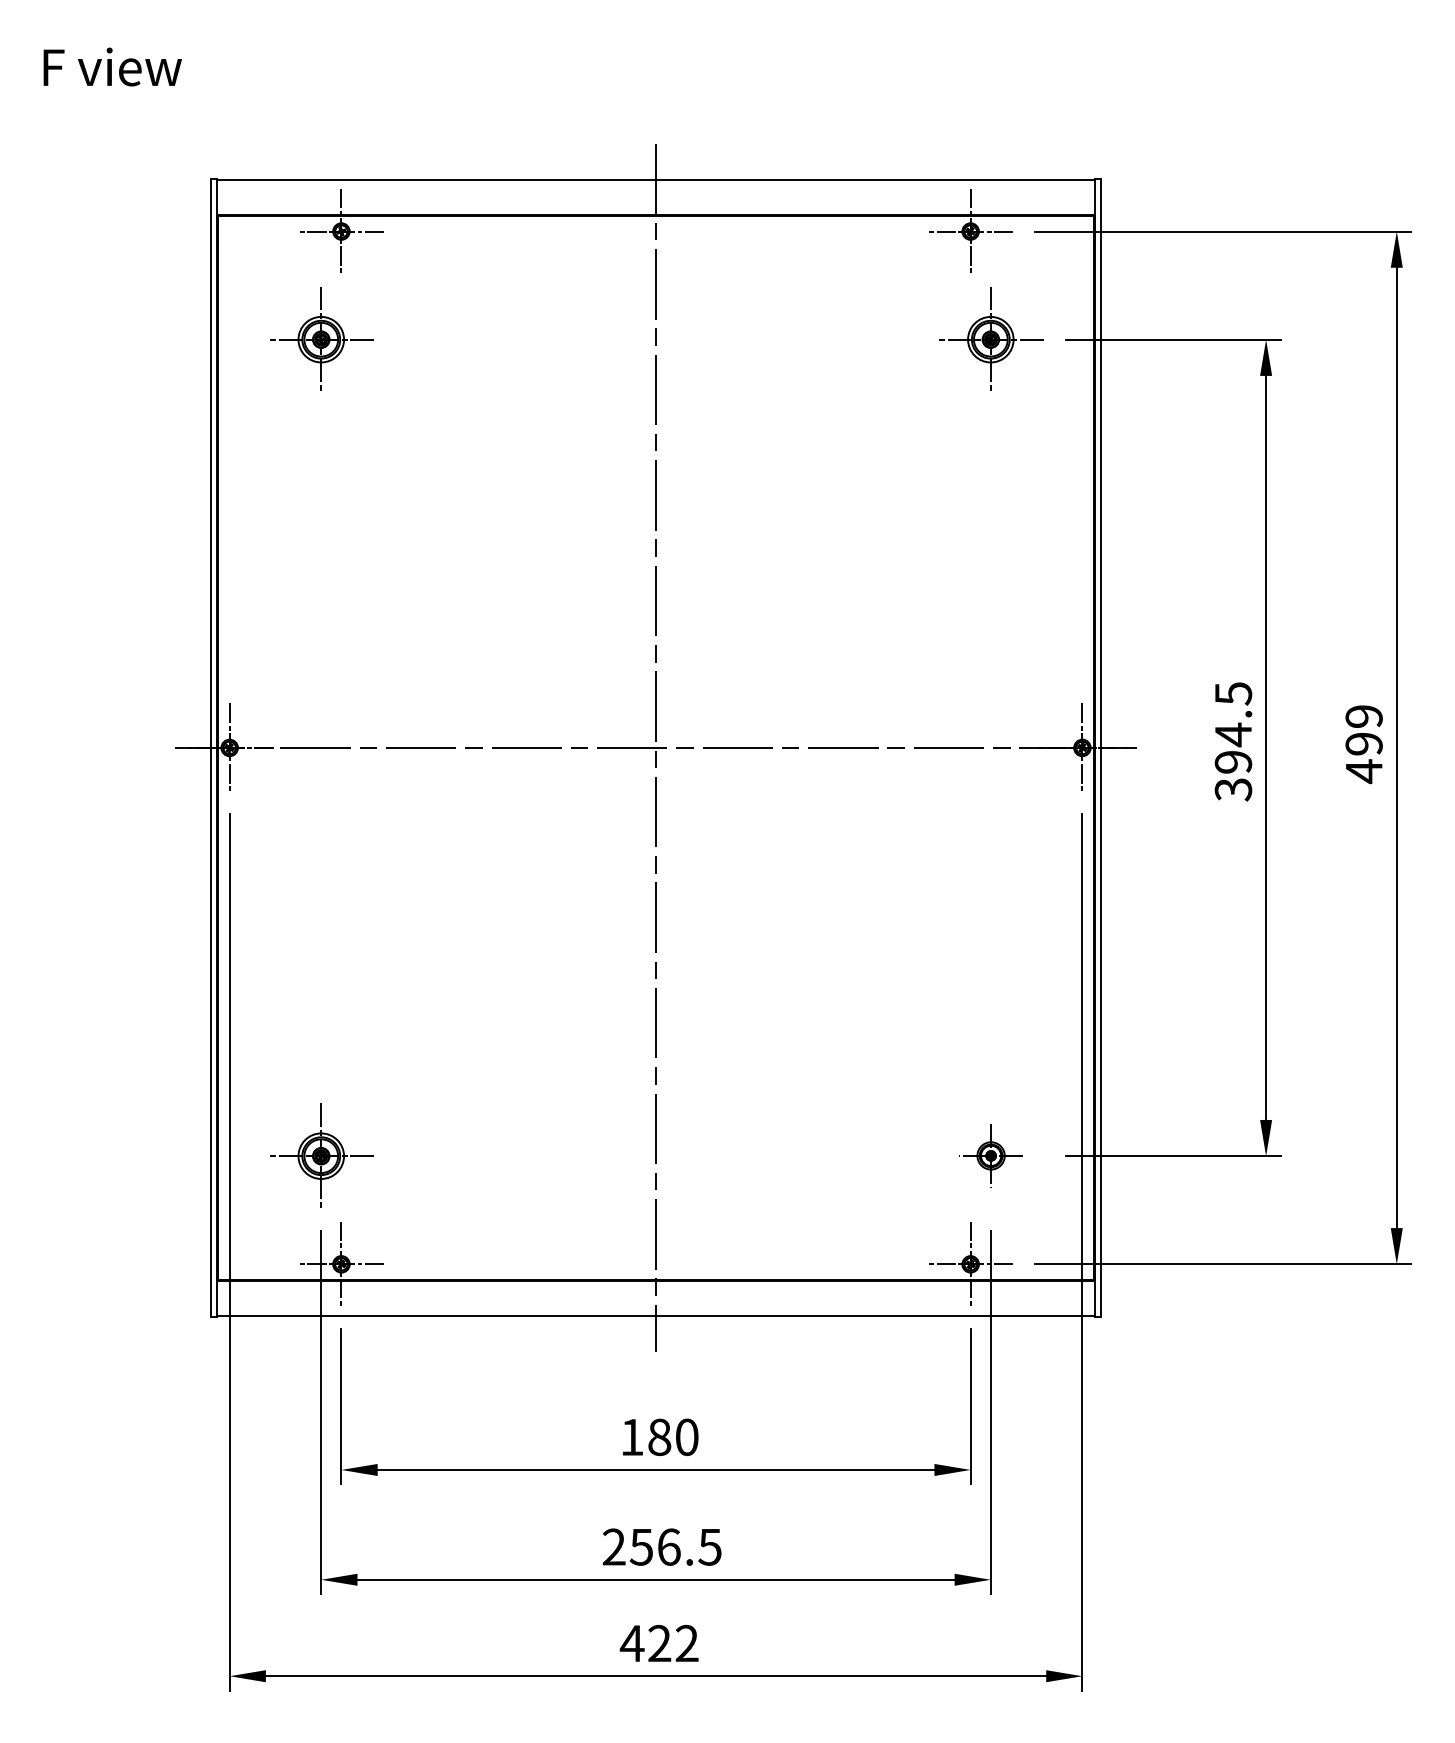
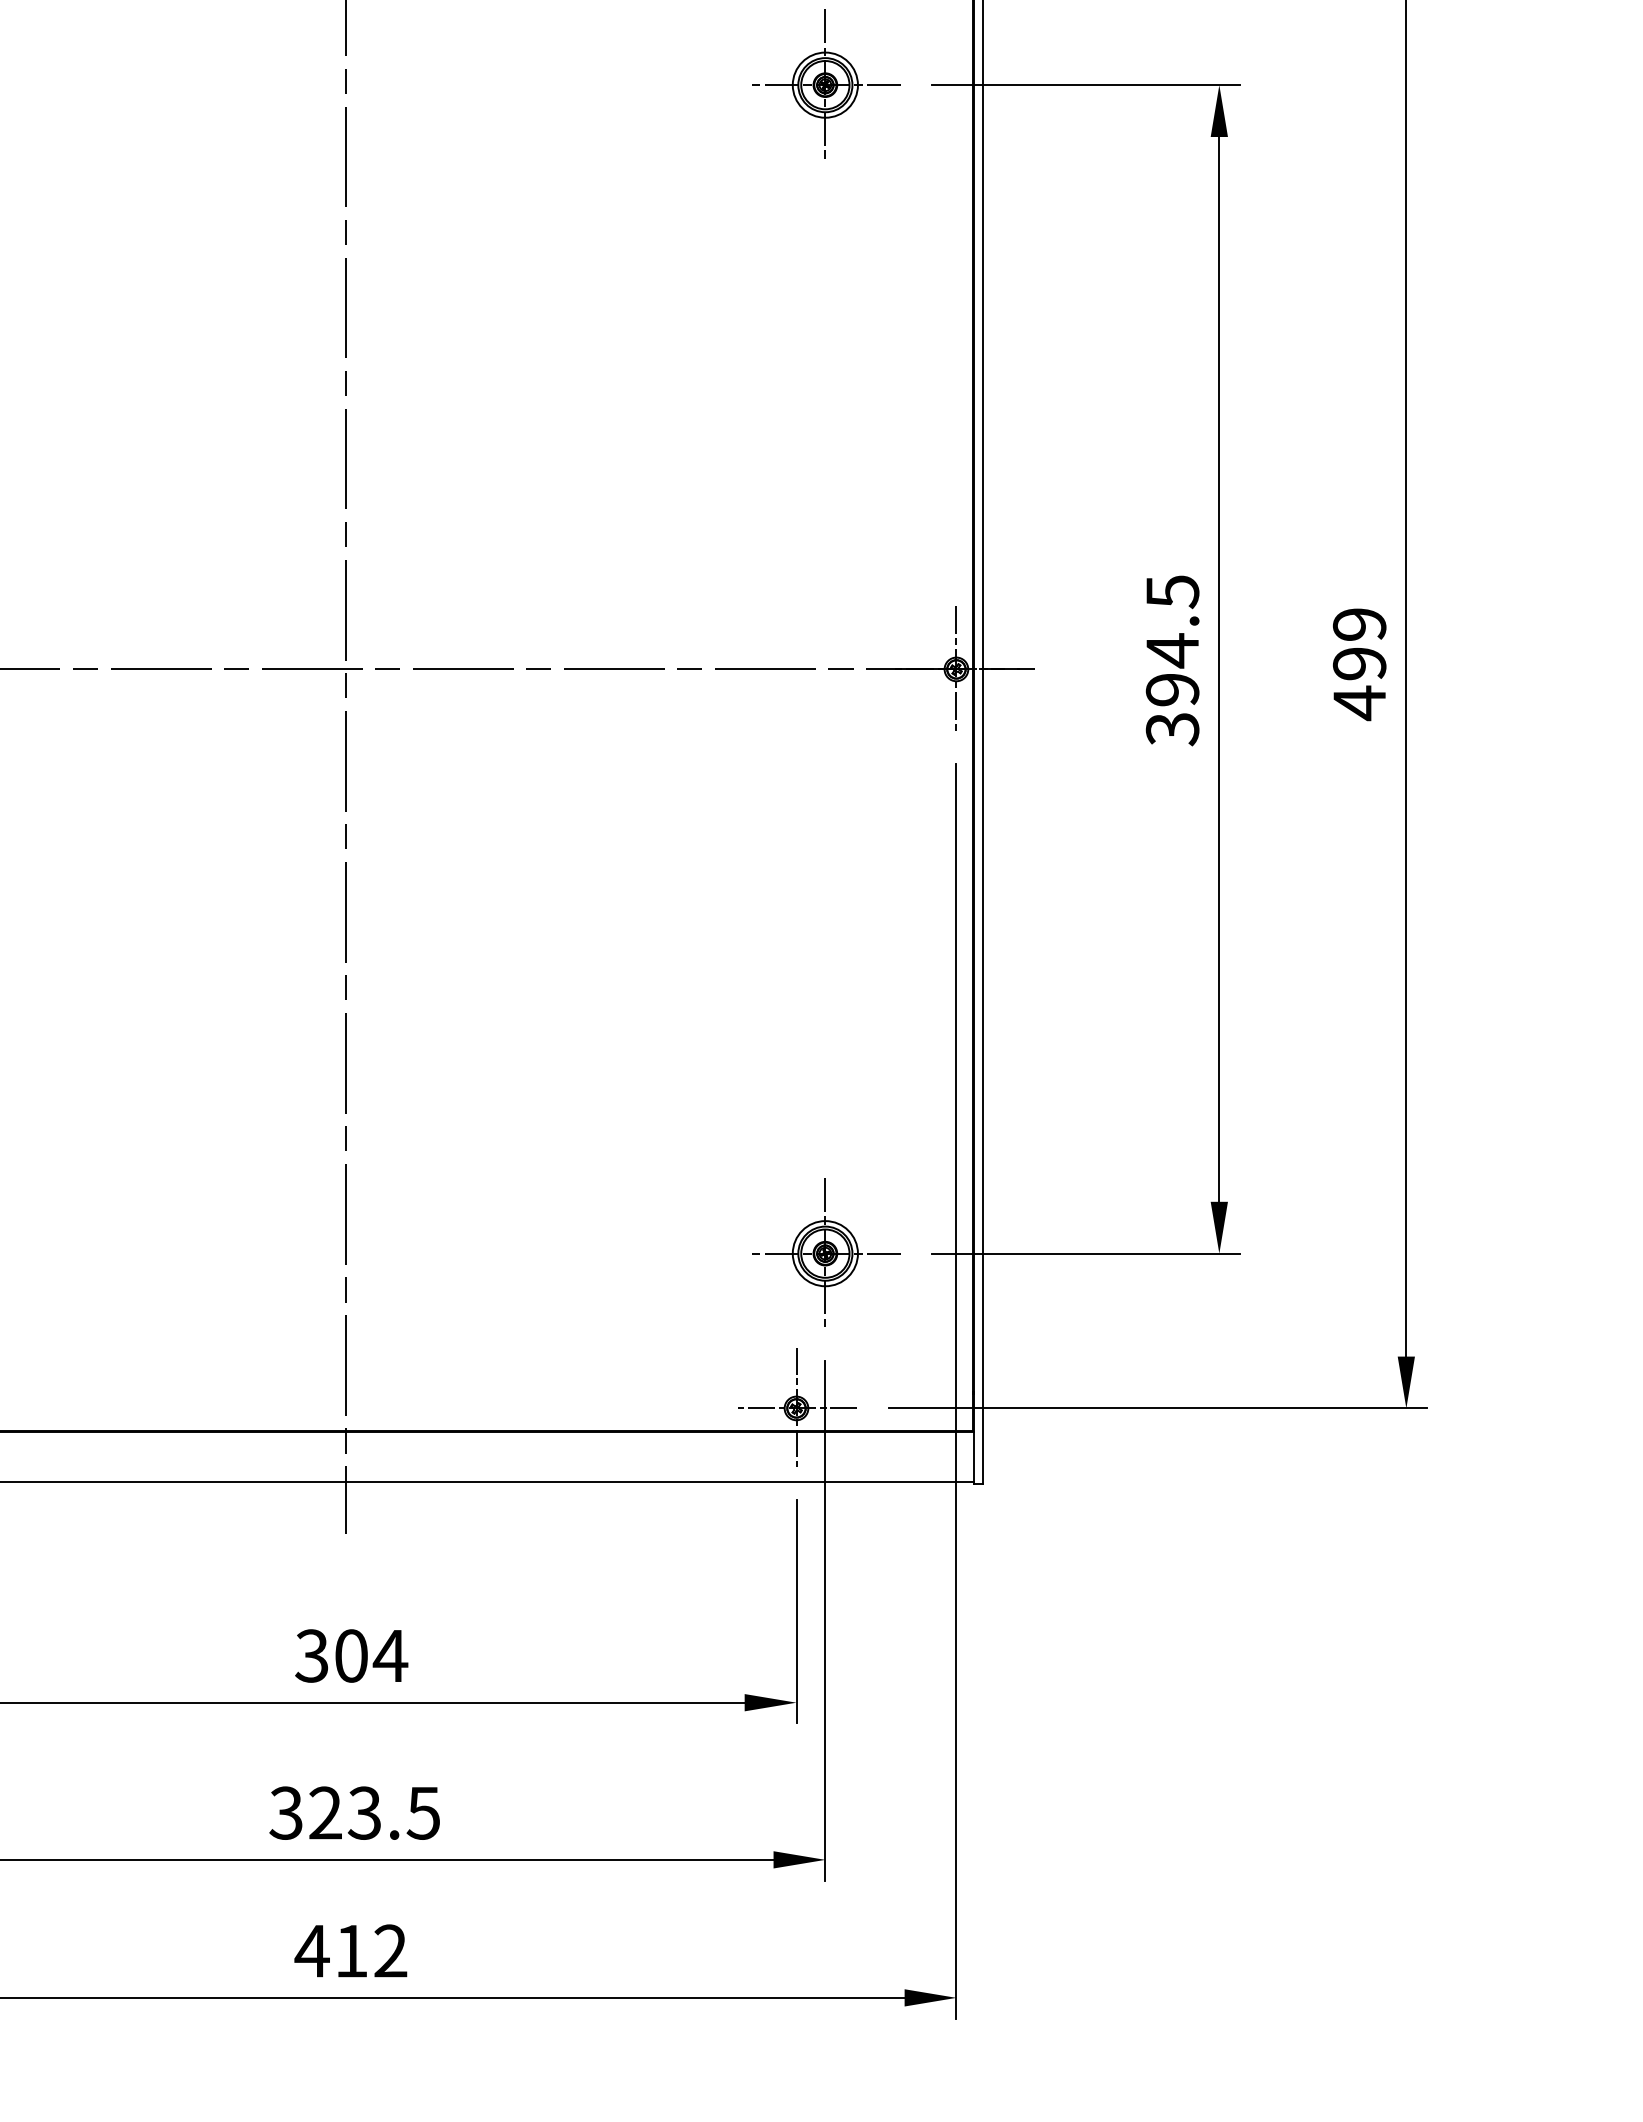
part: (991, 1155) -> (826, 1252), size x1.67
text: (659, 1437) -> (351, 1656), 180 -> 304
text: (641, 1546) -> (325, 1812), 256.5 -> 323.5
text: (659, 1642) -> (351, 1949), 422 -> 412

